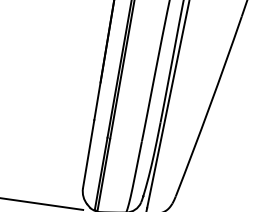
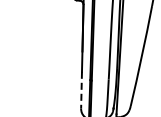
line: (88, 154) -> (81, 90), solid -> dashed

